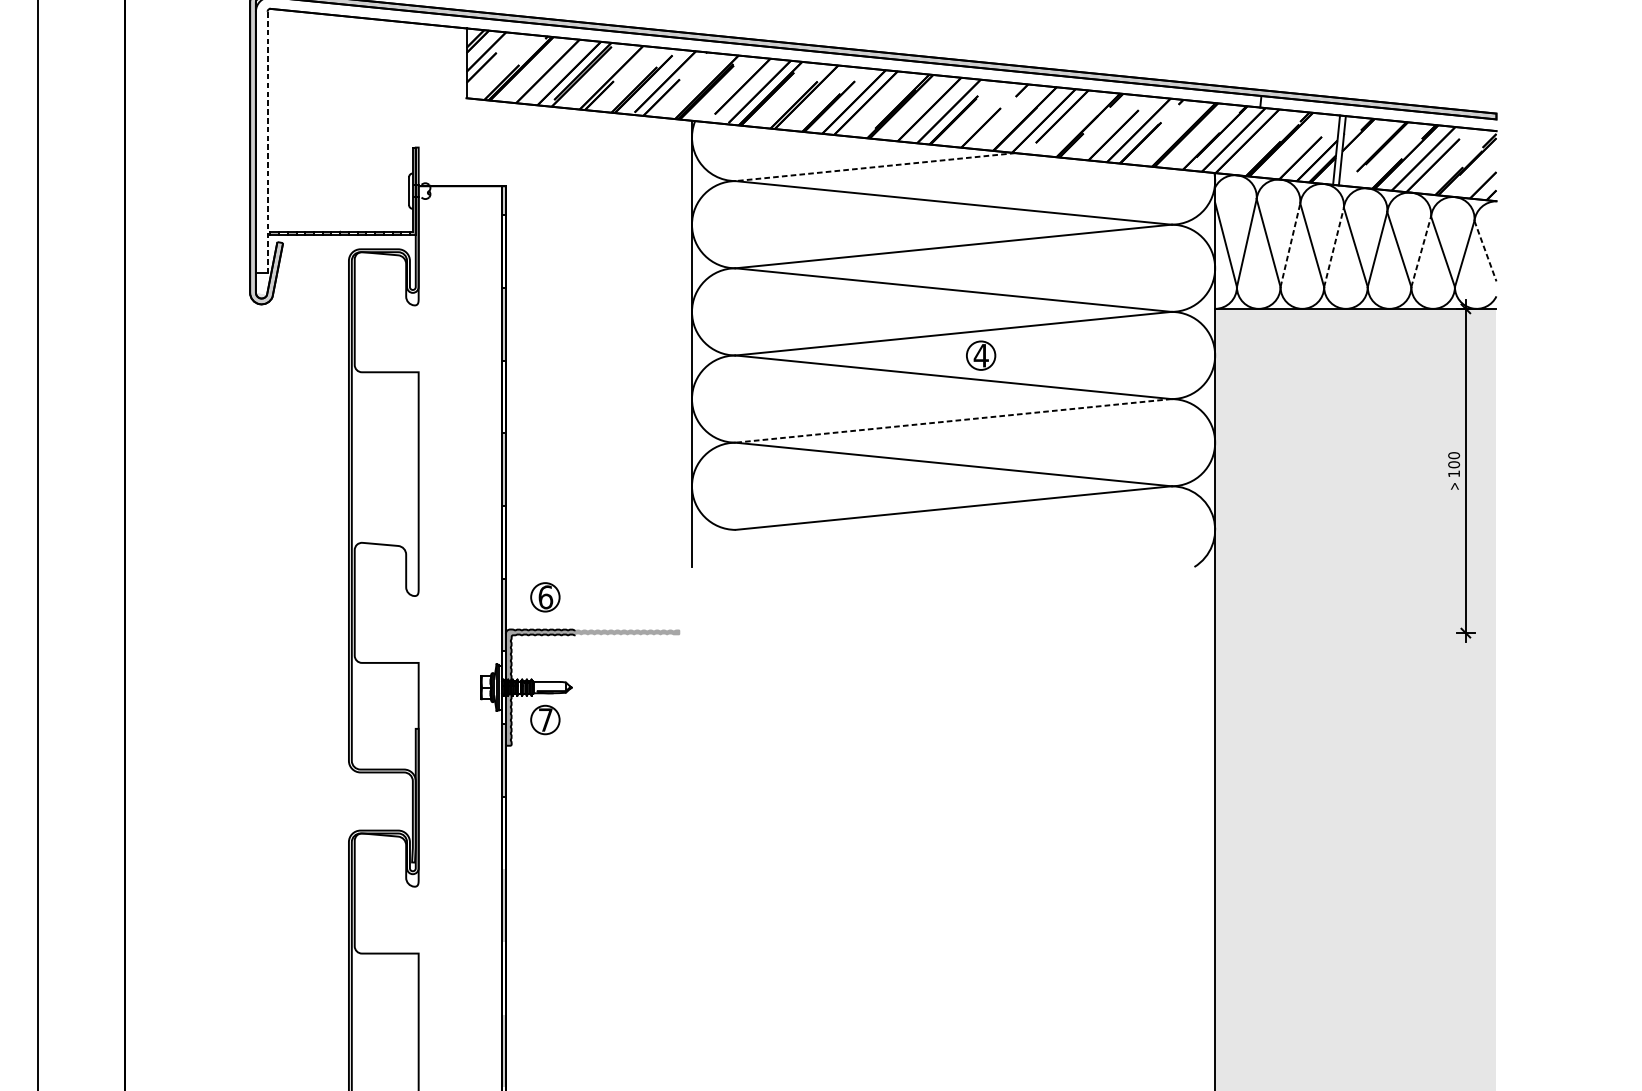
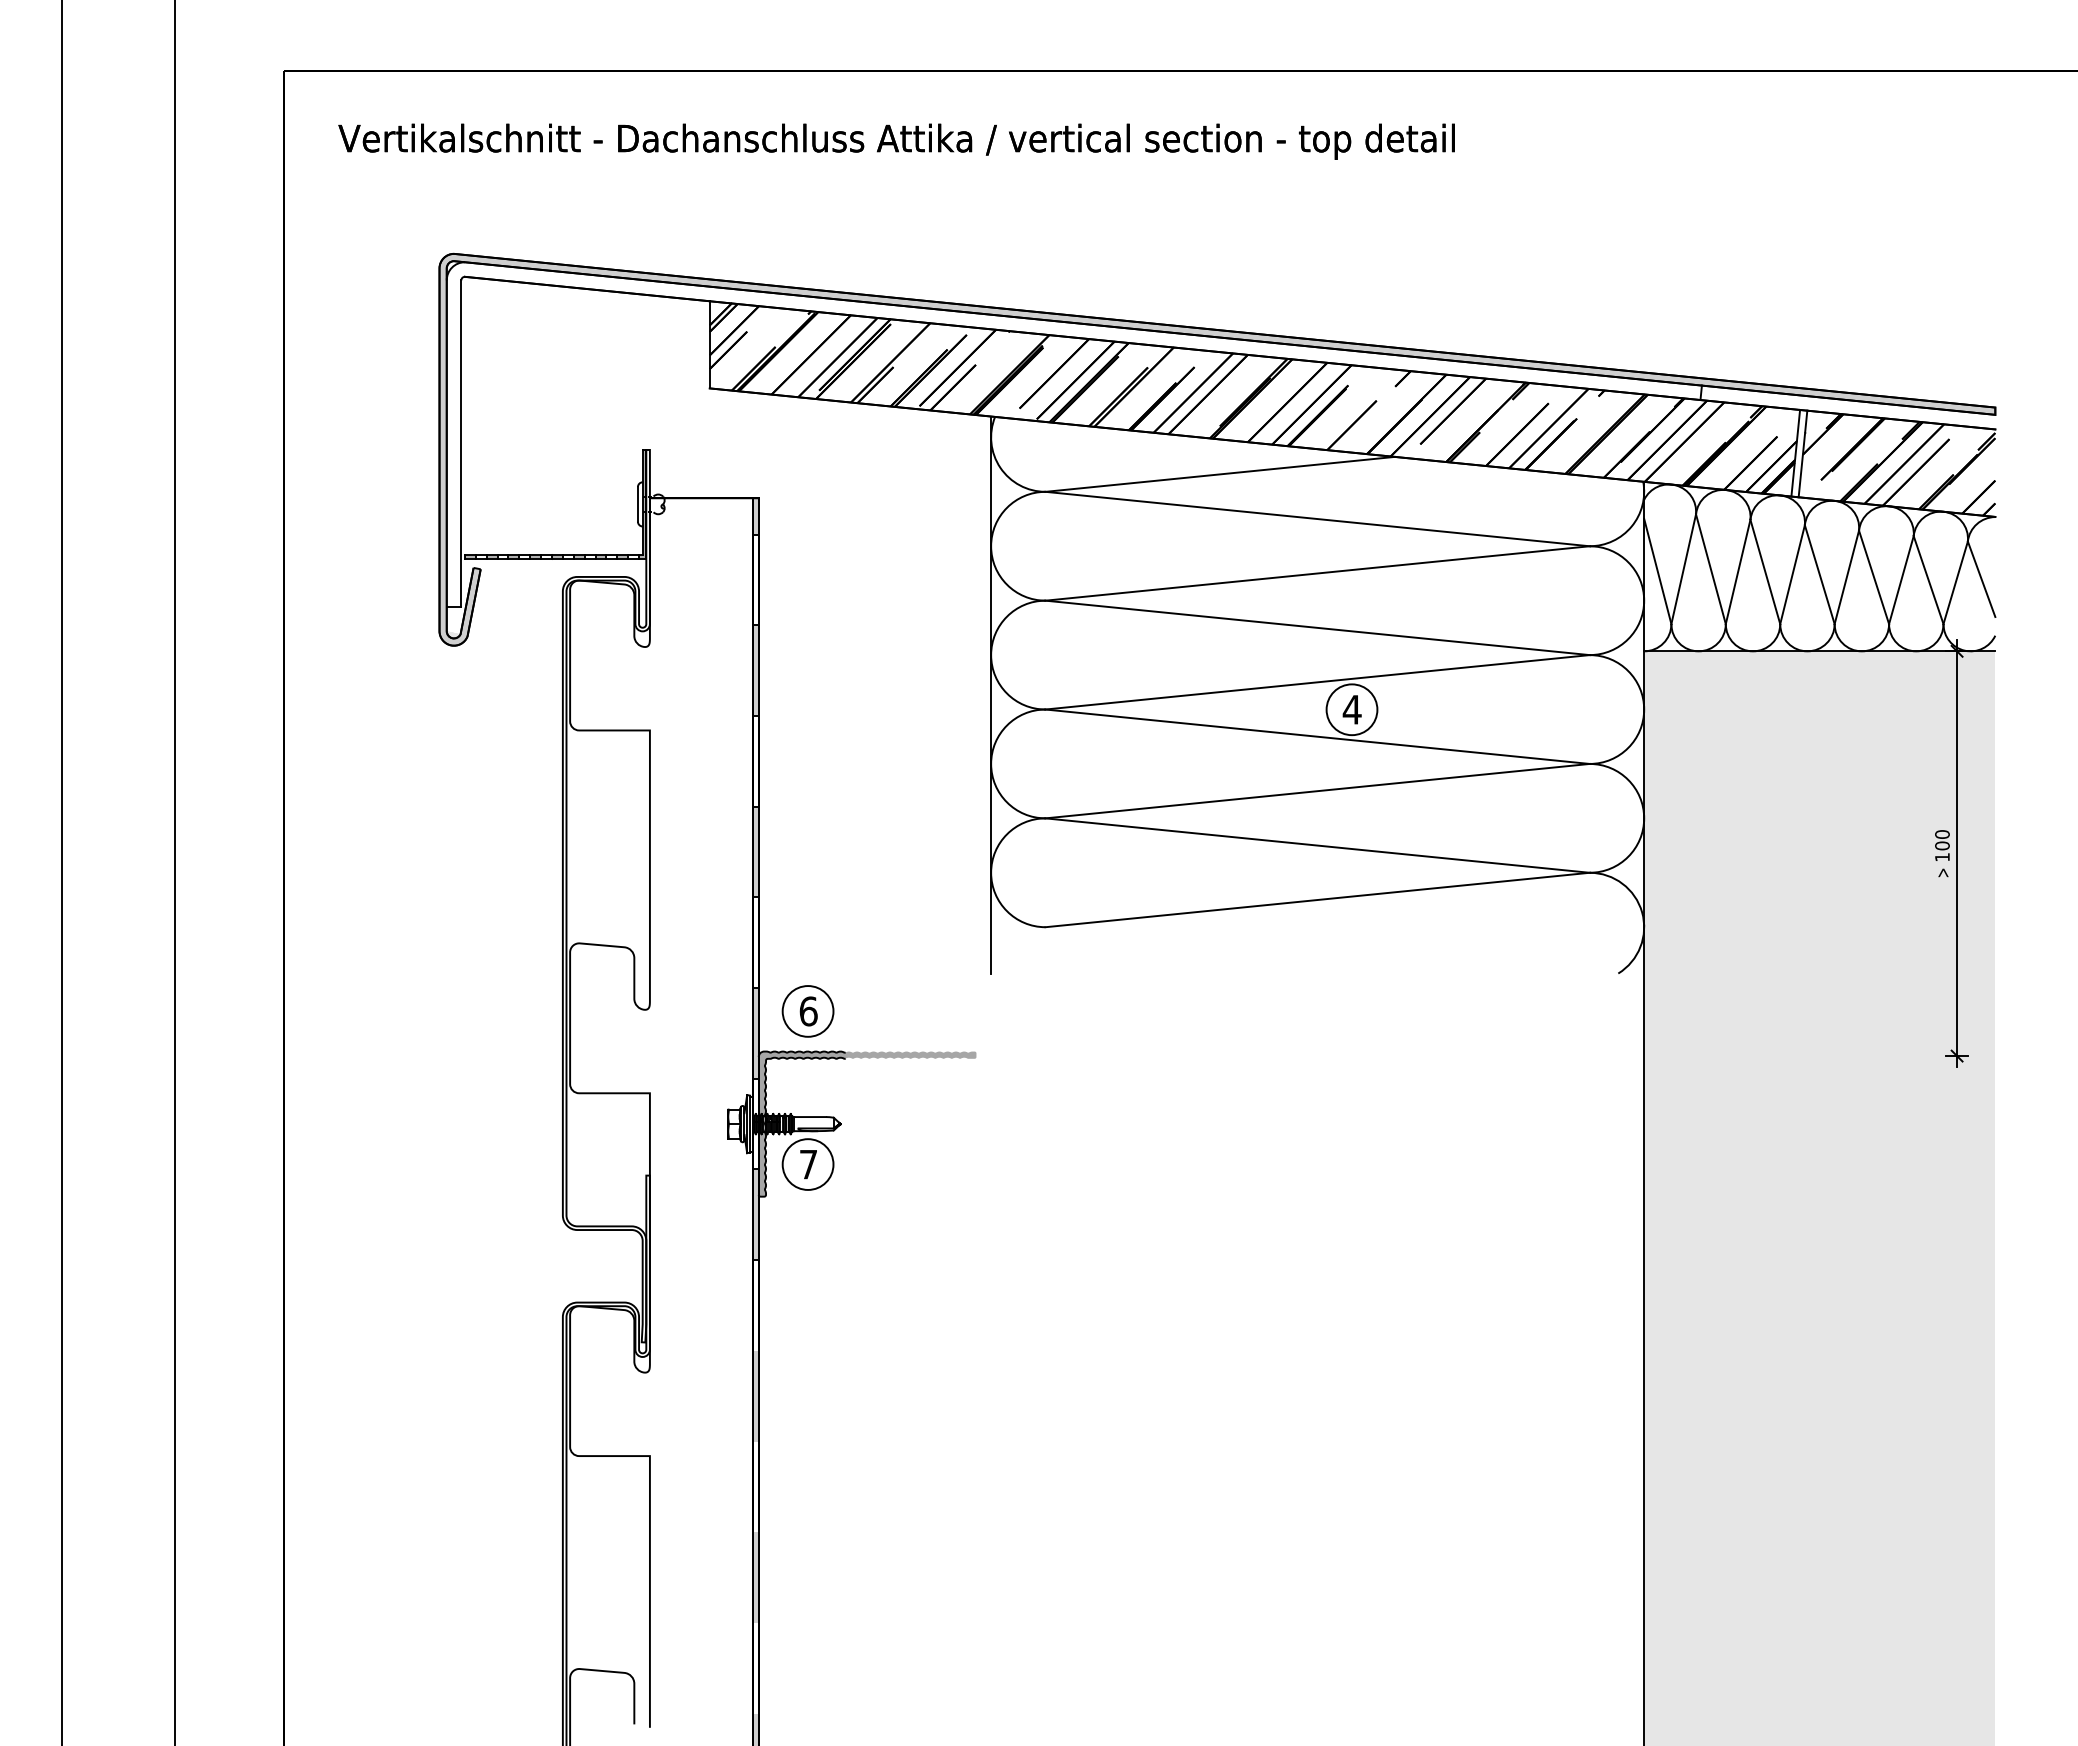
line: (267, 142) -> (461, 443), dashed -> solid
line: (875, 167) -> (1220, 474), dashed -> solid
line: (1290, 244) -> (1738, 571), dashed -> solid
line: (1333, 247) -> (1792, 574), dashed -> solid
line: (1485, 251) -> (1981, 579), dashed -> solid
line: (1421, 252) -> (1901, 580), dashed -> solid
circle: (980, 355) -> (1351, 709), size x1.43
line: (953, 421) -> (1317, 791), dashed -> solid
circle: (544, 597) -> (807, 1011), size x1.43
circle: (544, 719) -> (807, 1164), size x1.43

